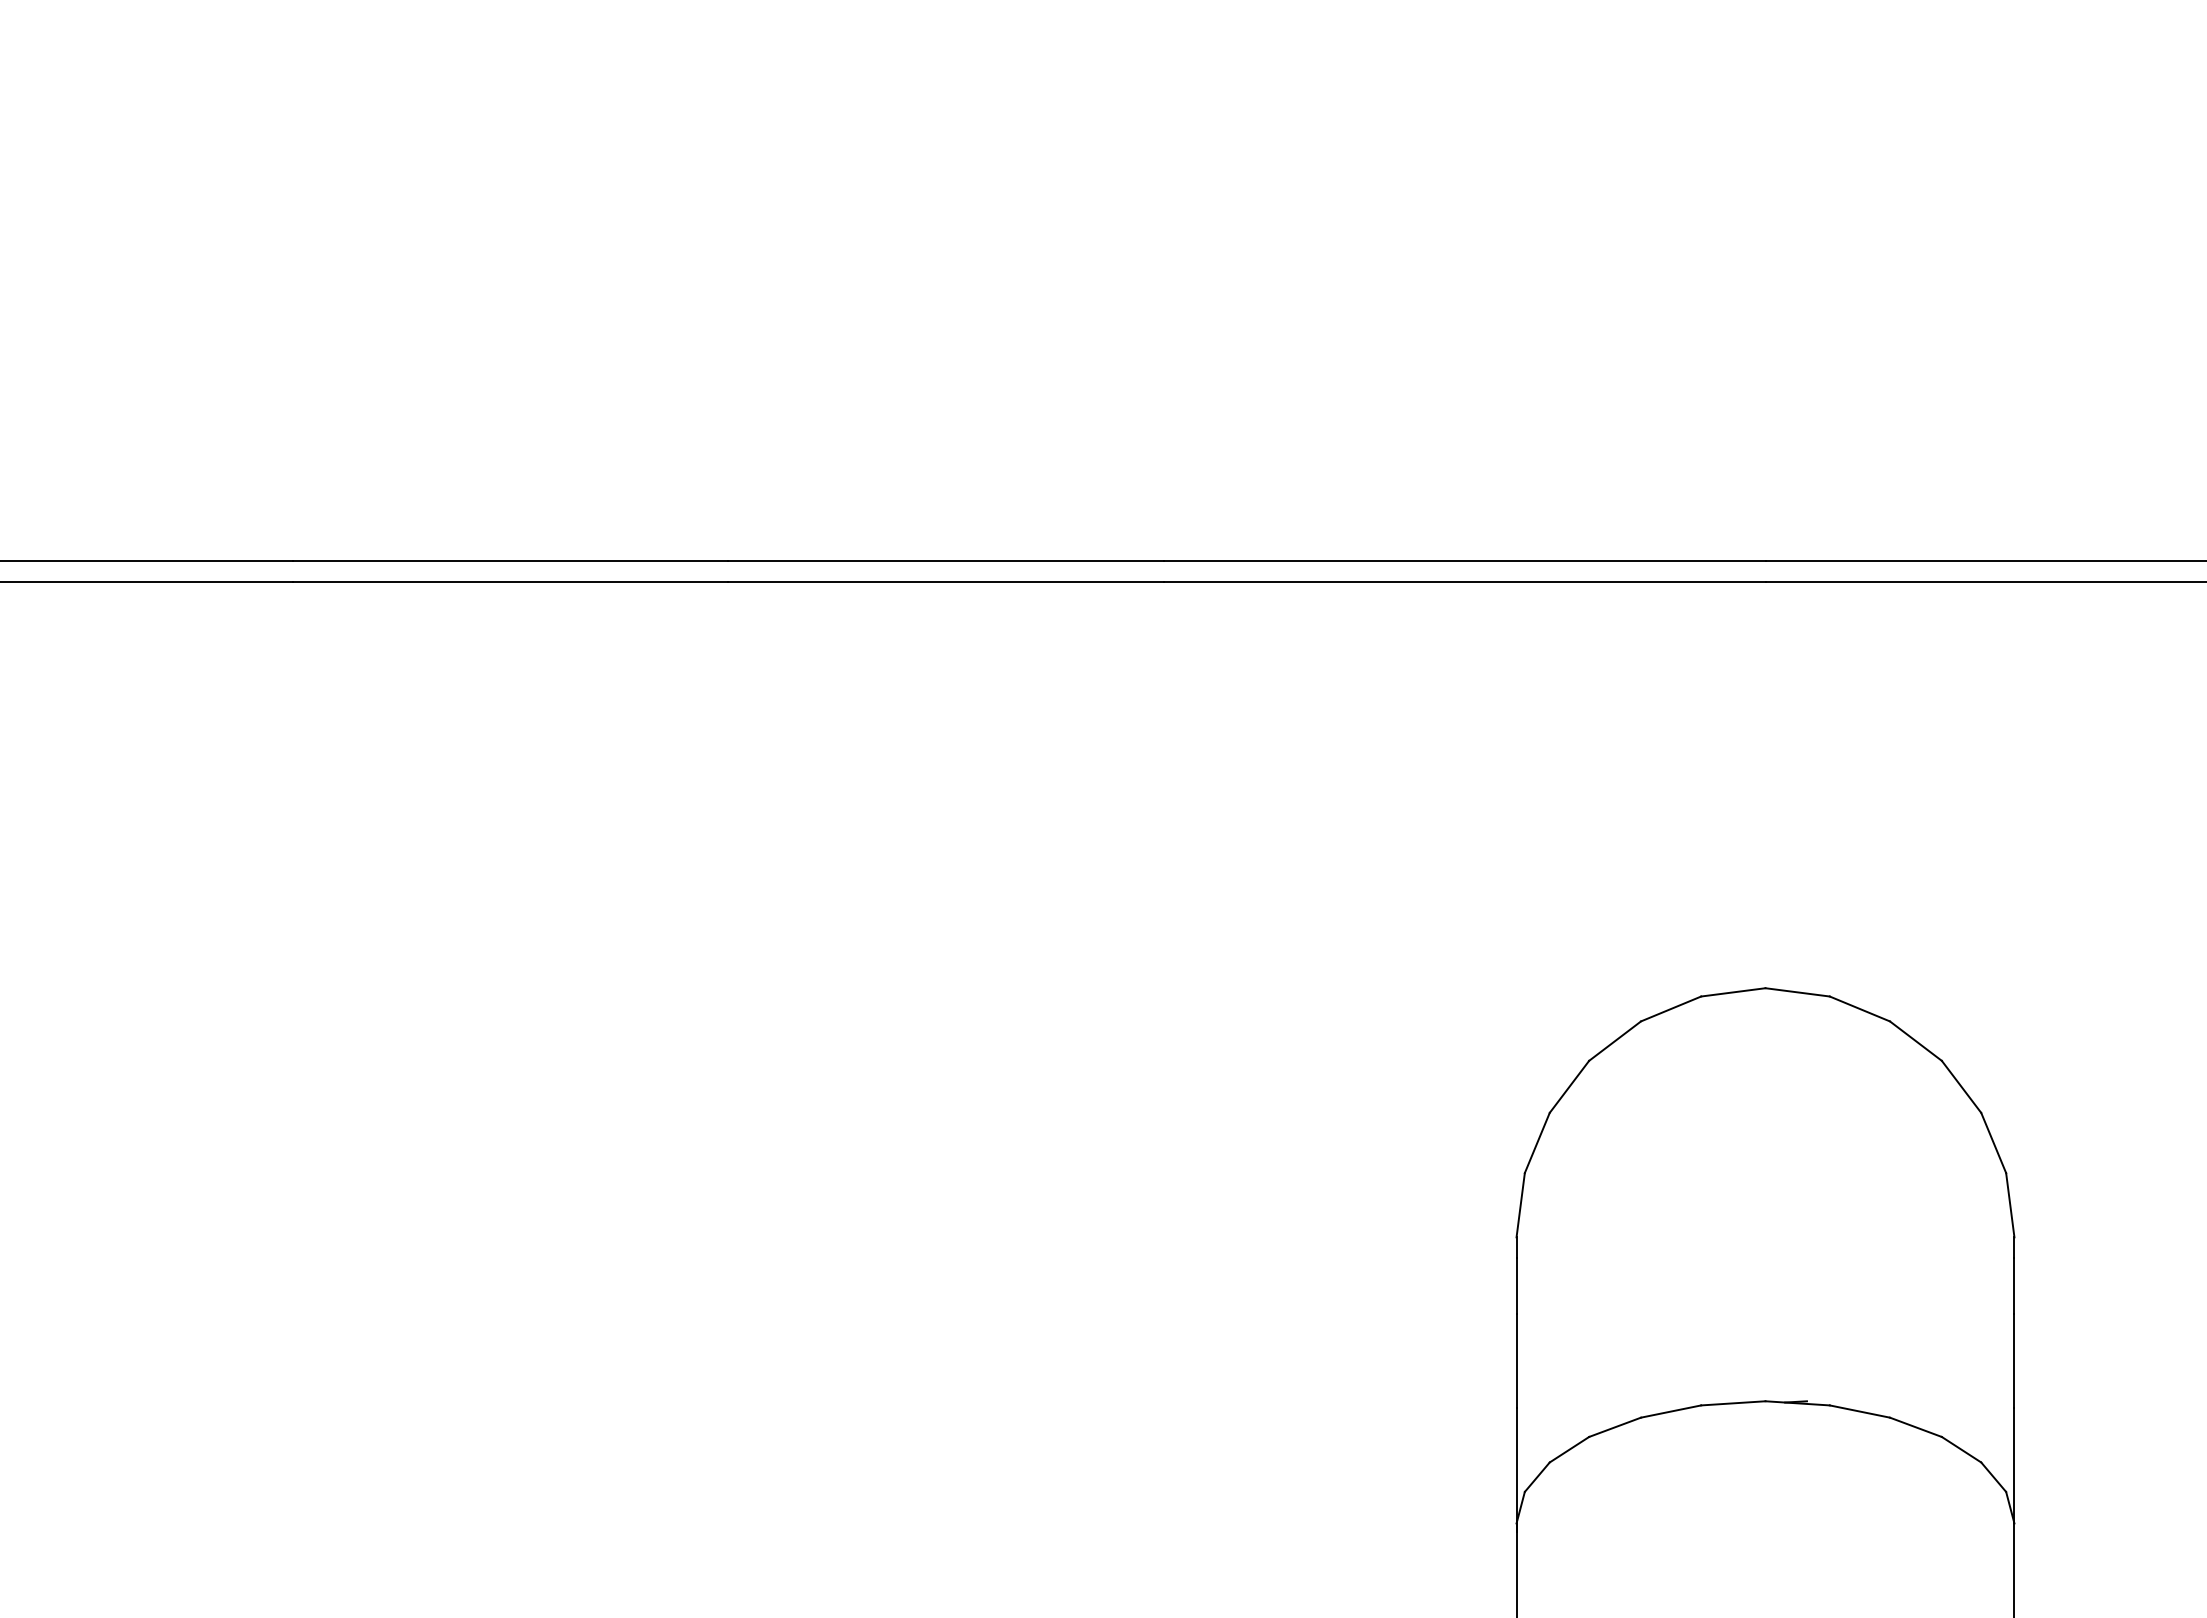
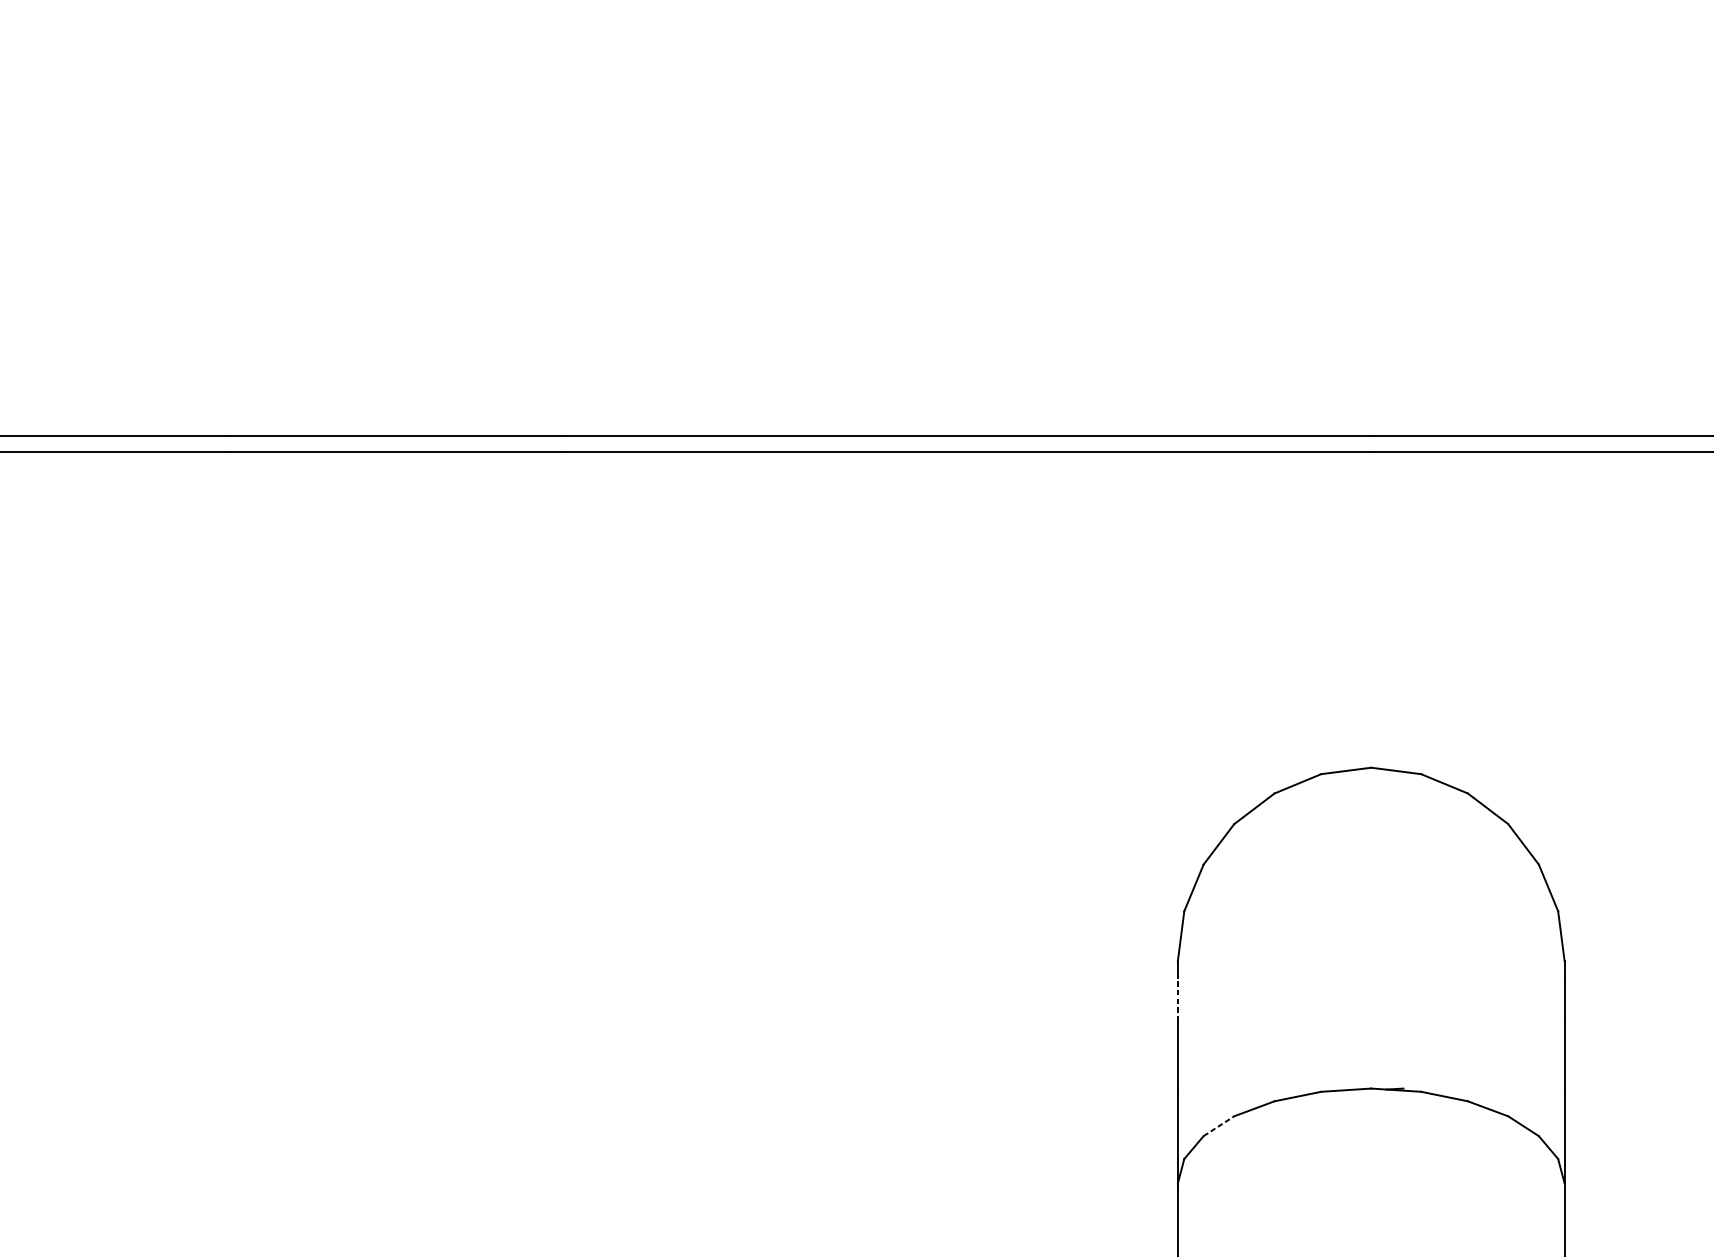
line: (1516, 1285) -> (1177, 998), solid -> dashed
line: (1569, 1449) -> (1218, 1126), solid -> dashed

